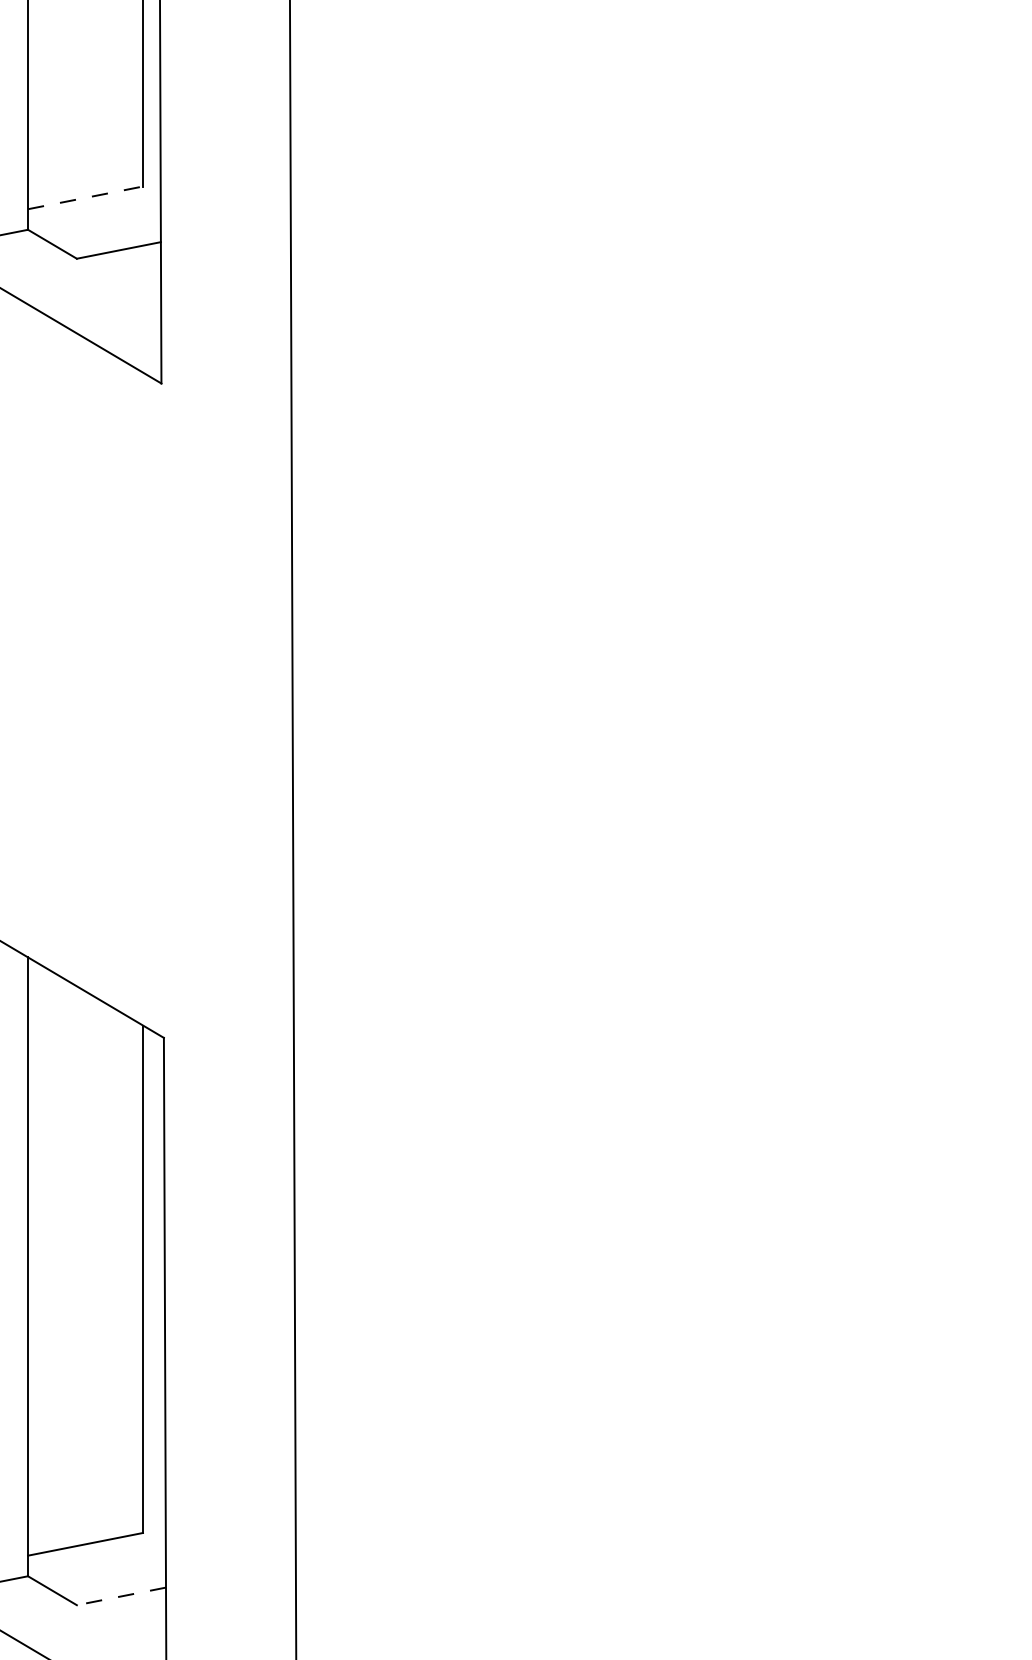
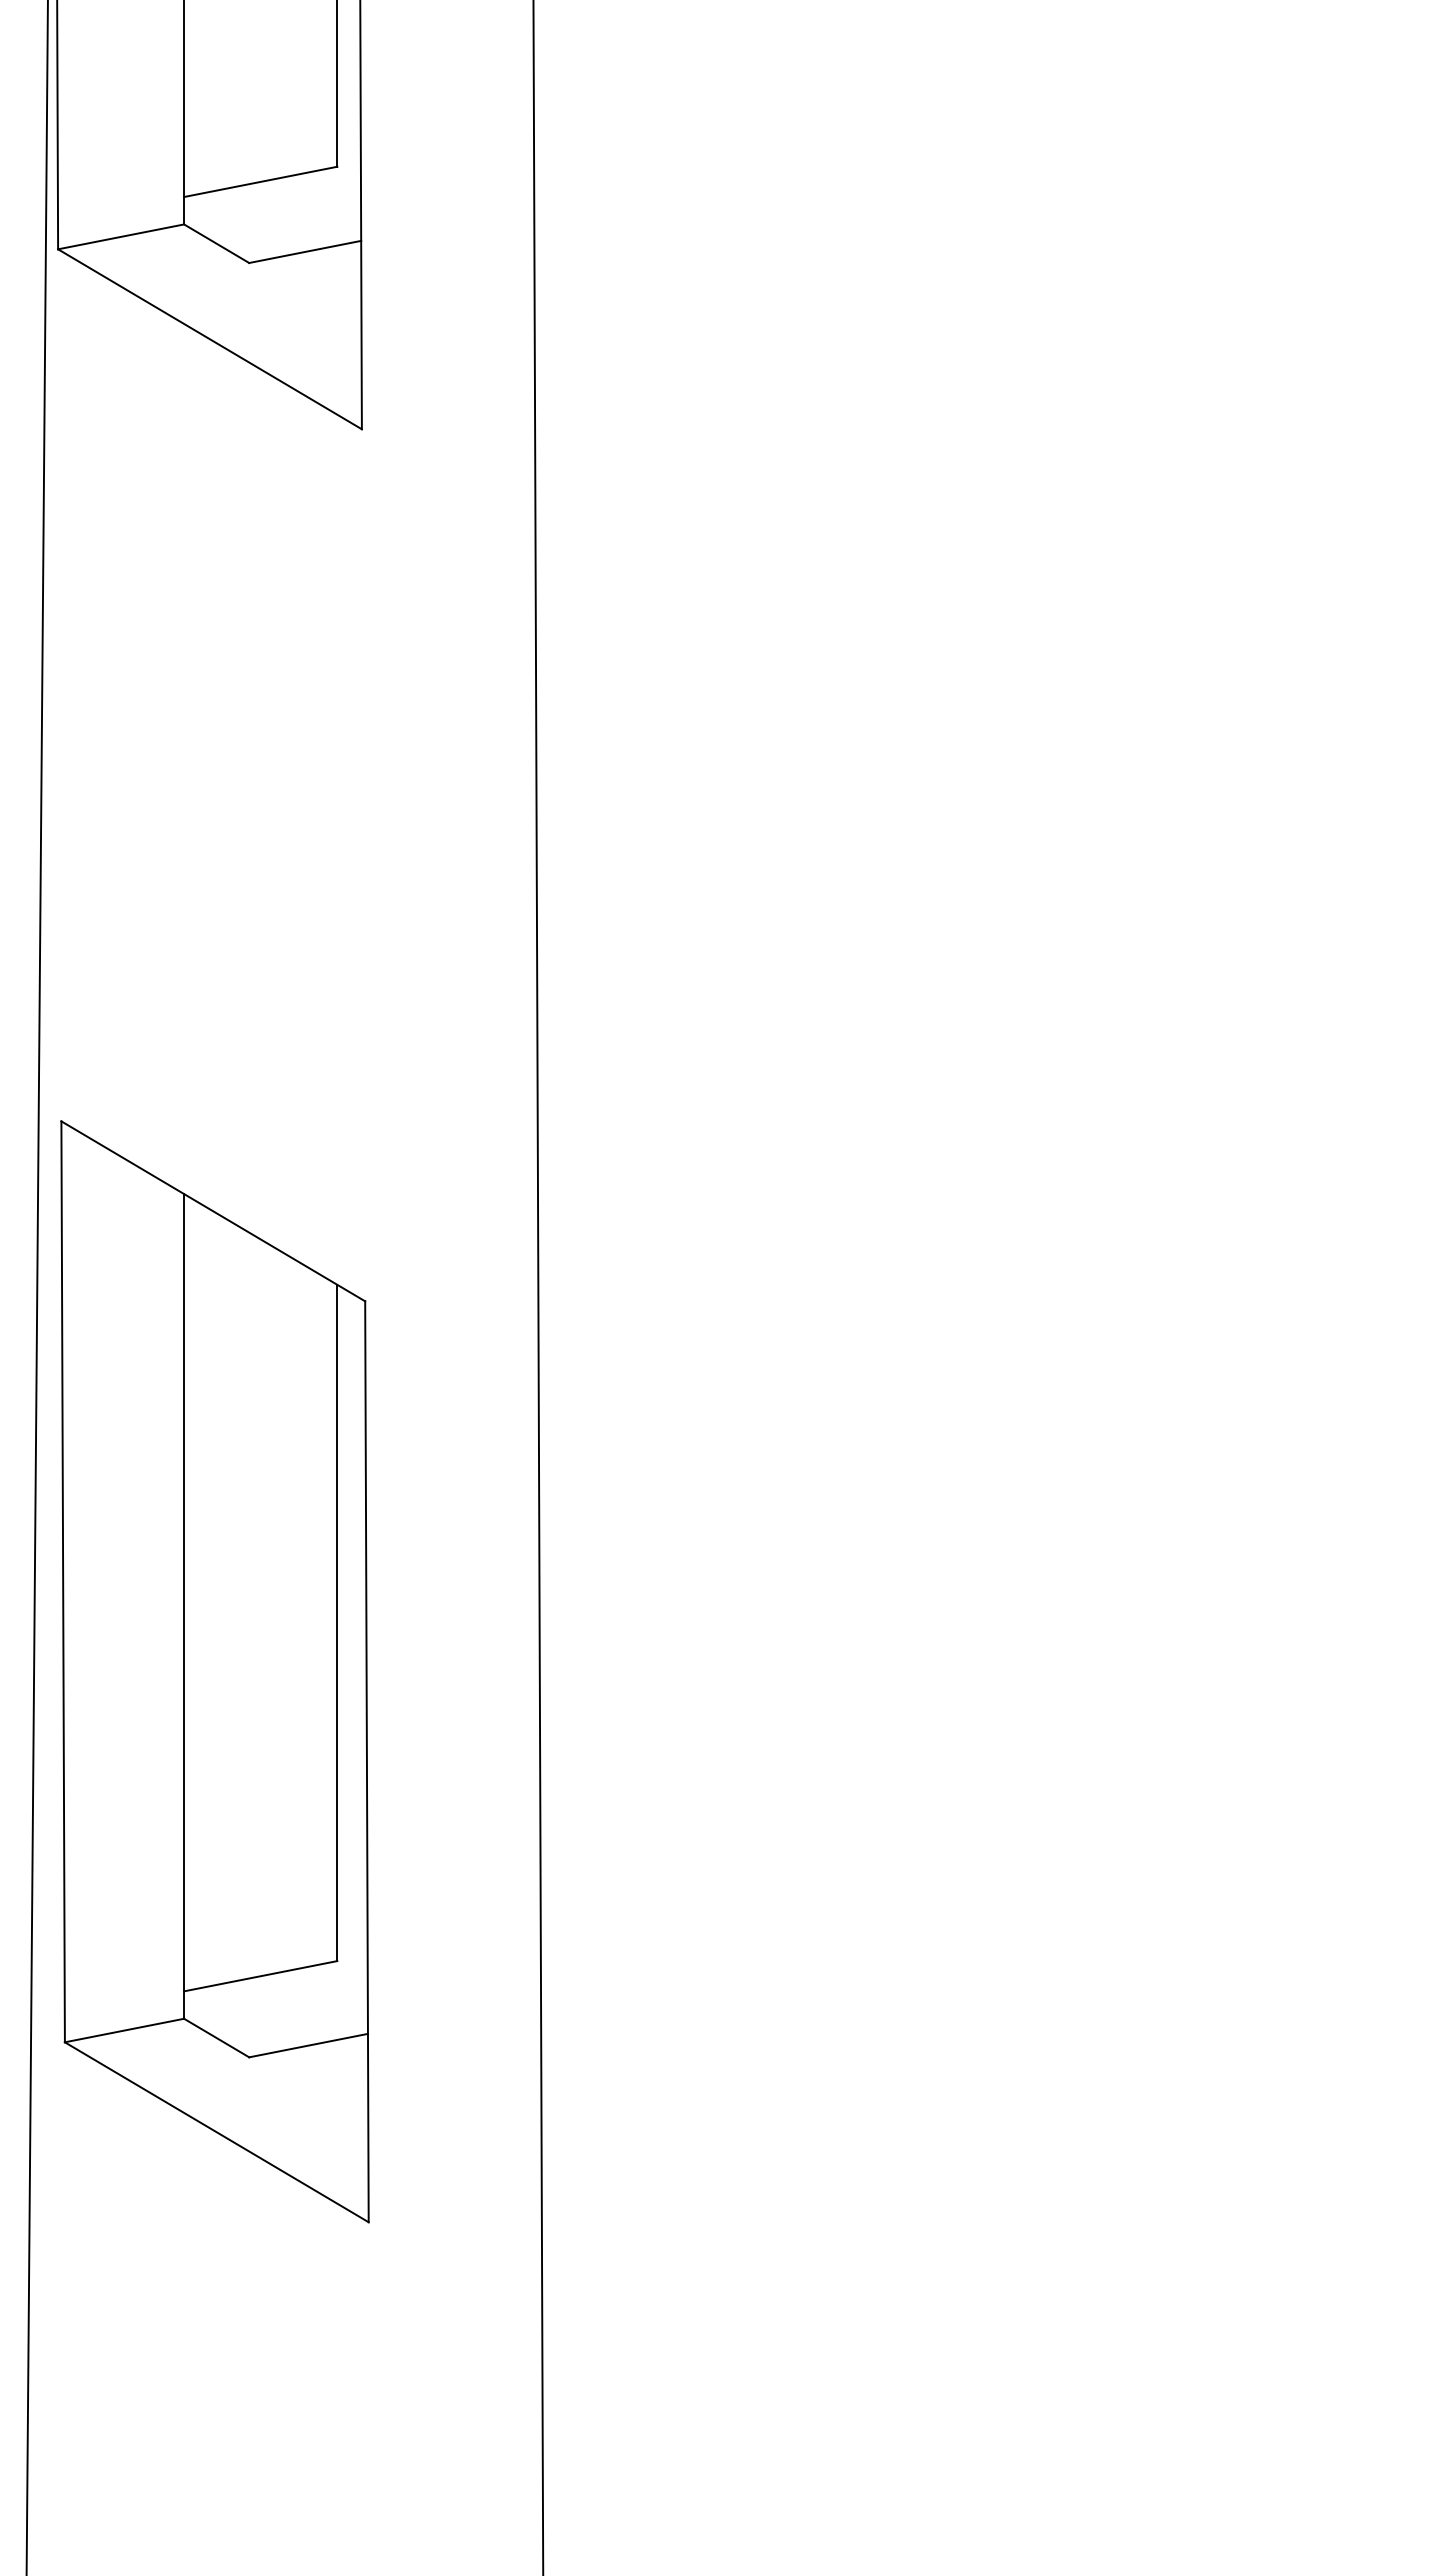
line: (86, 197) -> (261, 181), dashed -> solid
line: (121, 1596) -> (308, 2045), dashed -> solid

